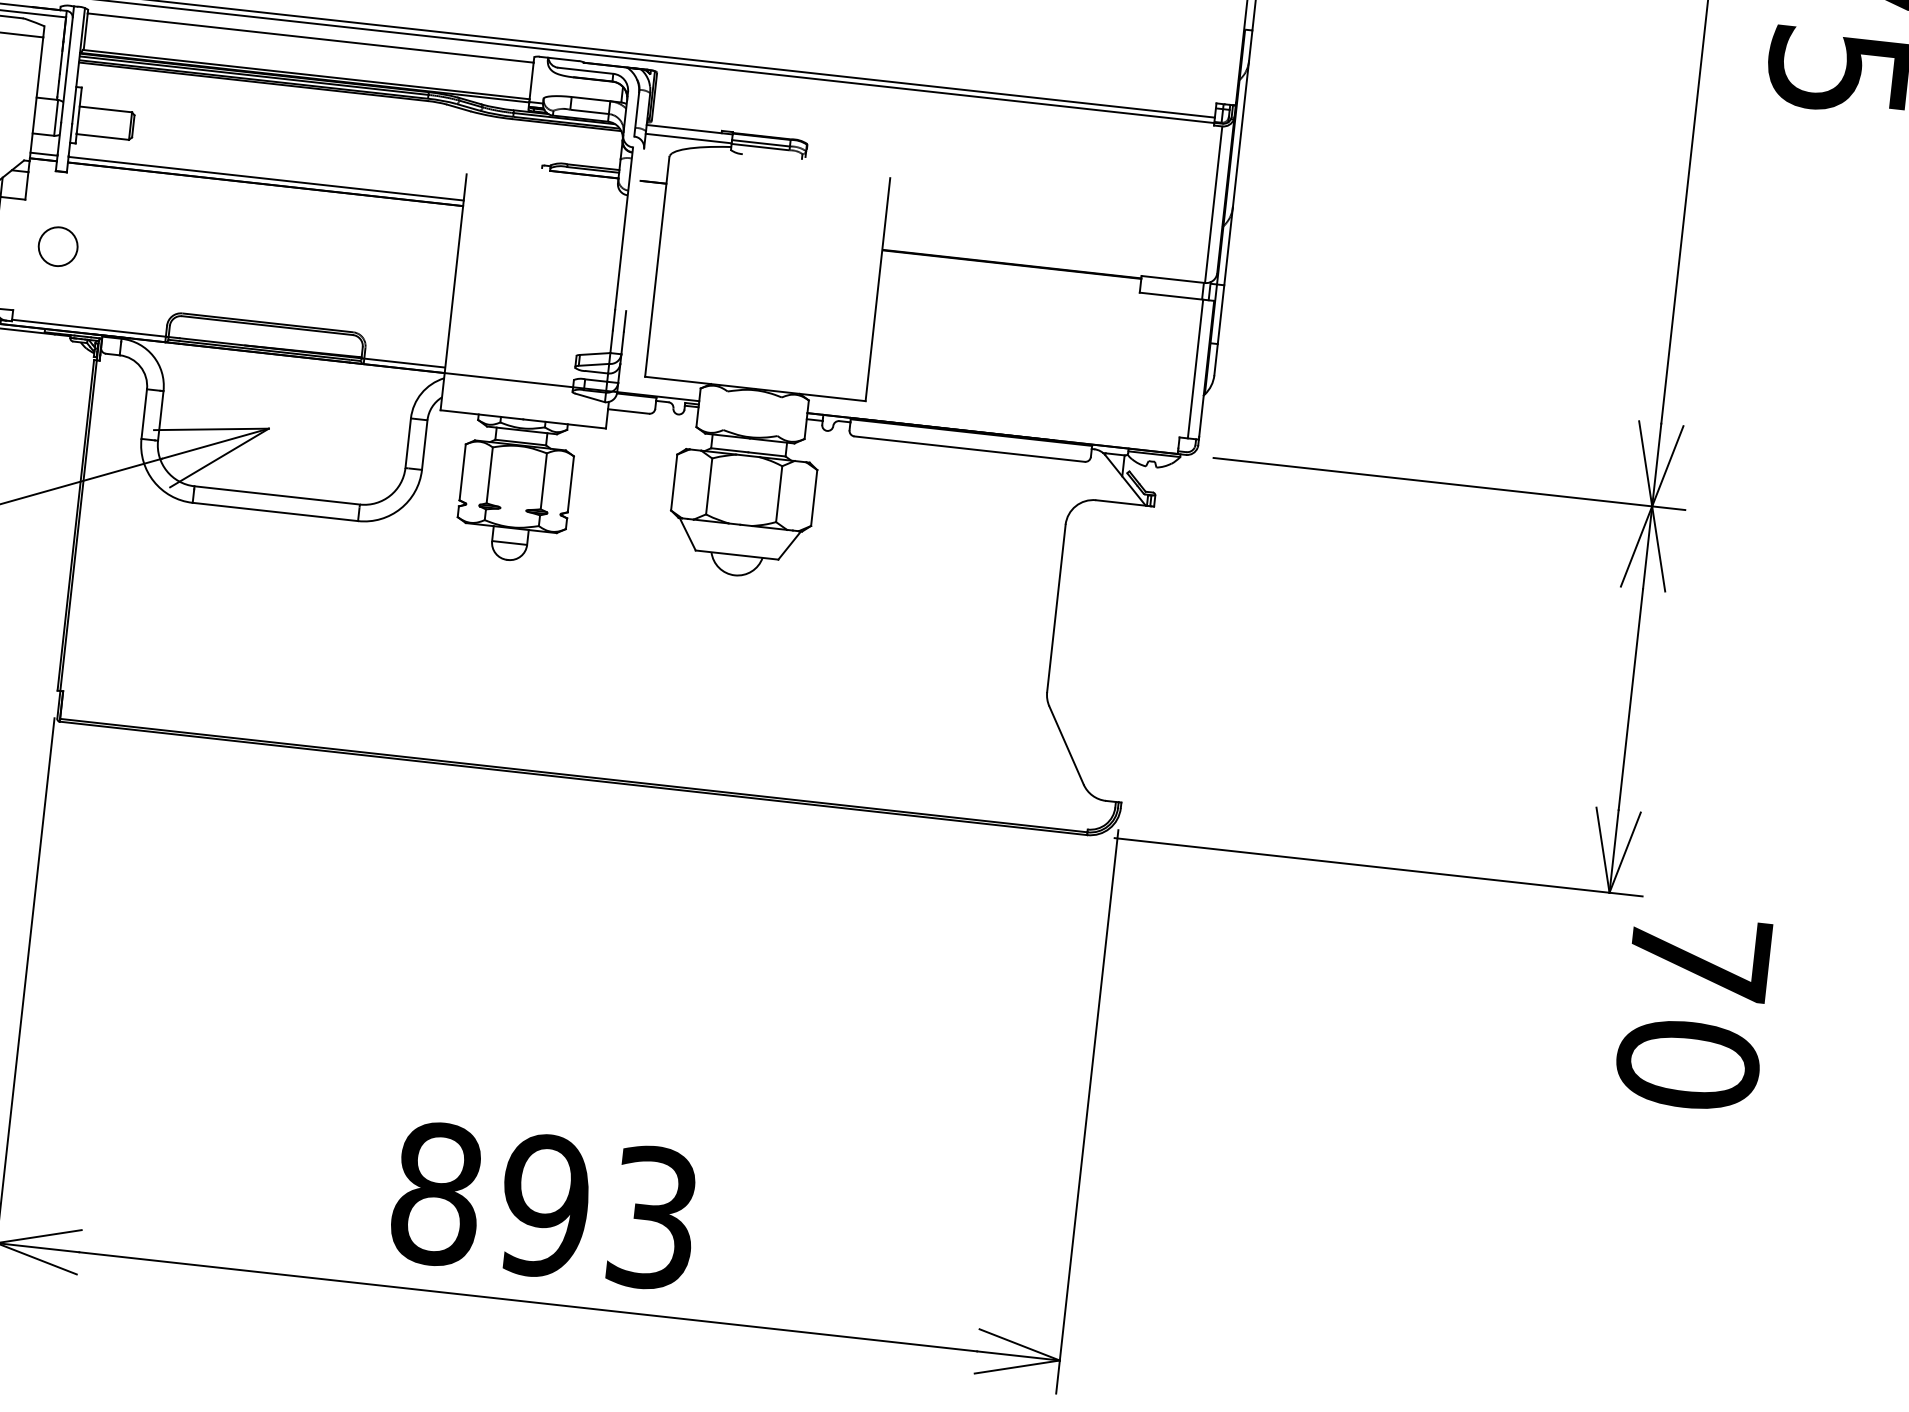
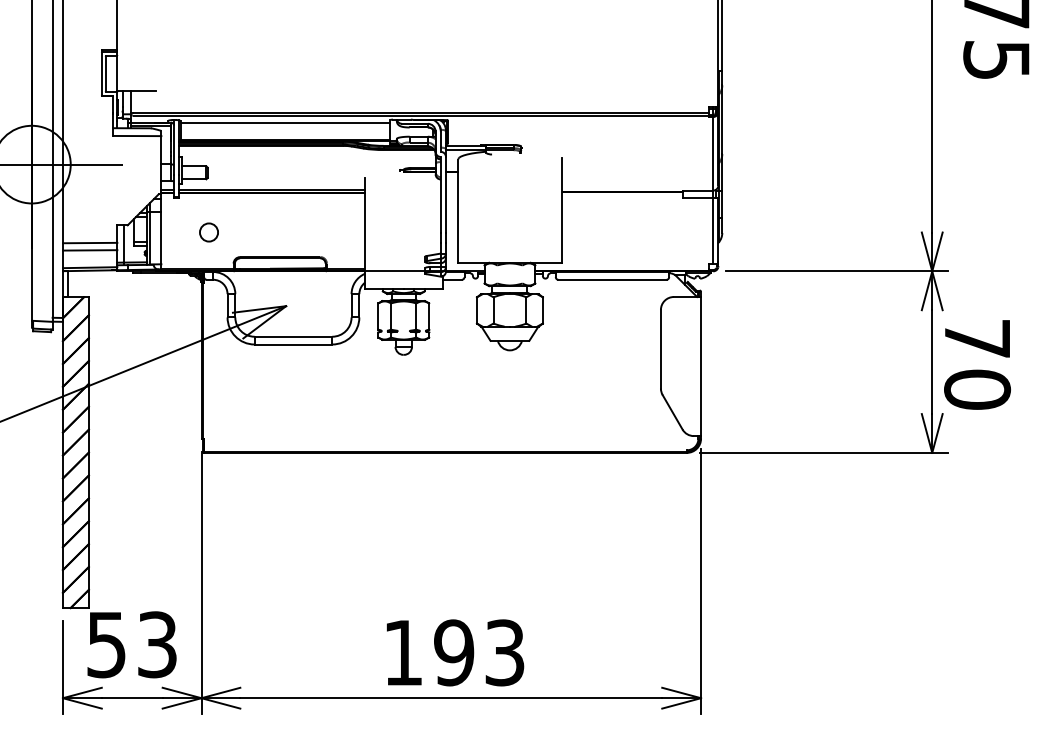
line: (634, 228) -> (445, 194), added
circle: (57, 246) -> (208, 232), moved
line: (19, 255) -> (161, 238), added
line: (1138, 654) -> (701, 366), added
text: (1693, 1011) -> (977, 364), moved
text: (437, 1193) -> (403, 652), 893 -> 193

